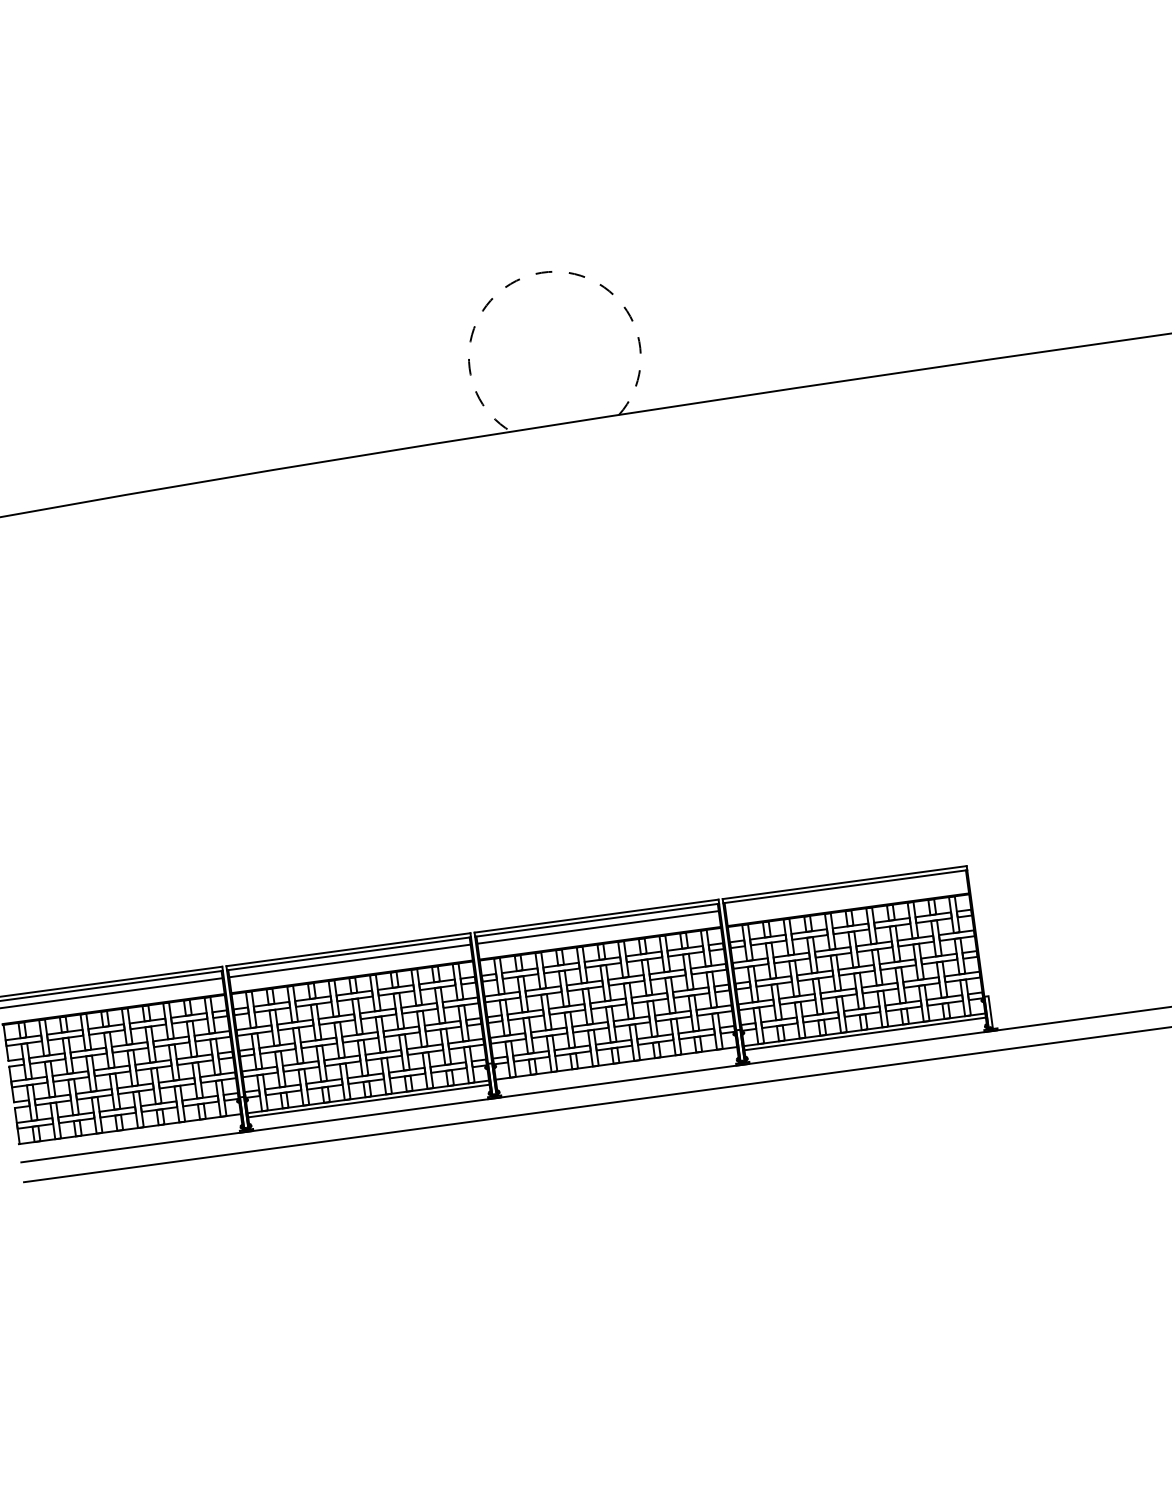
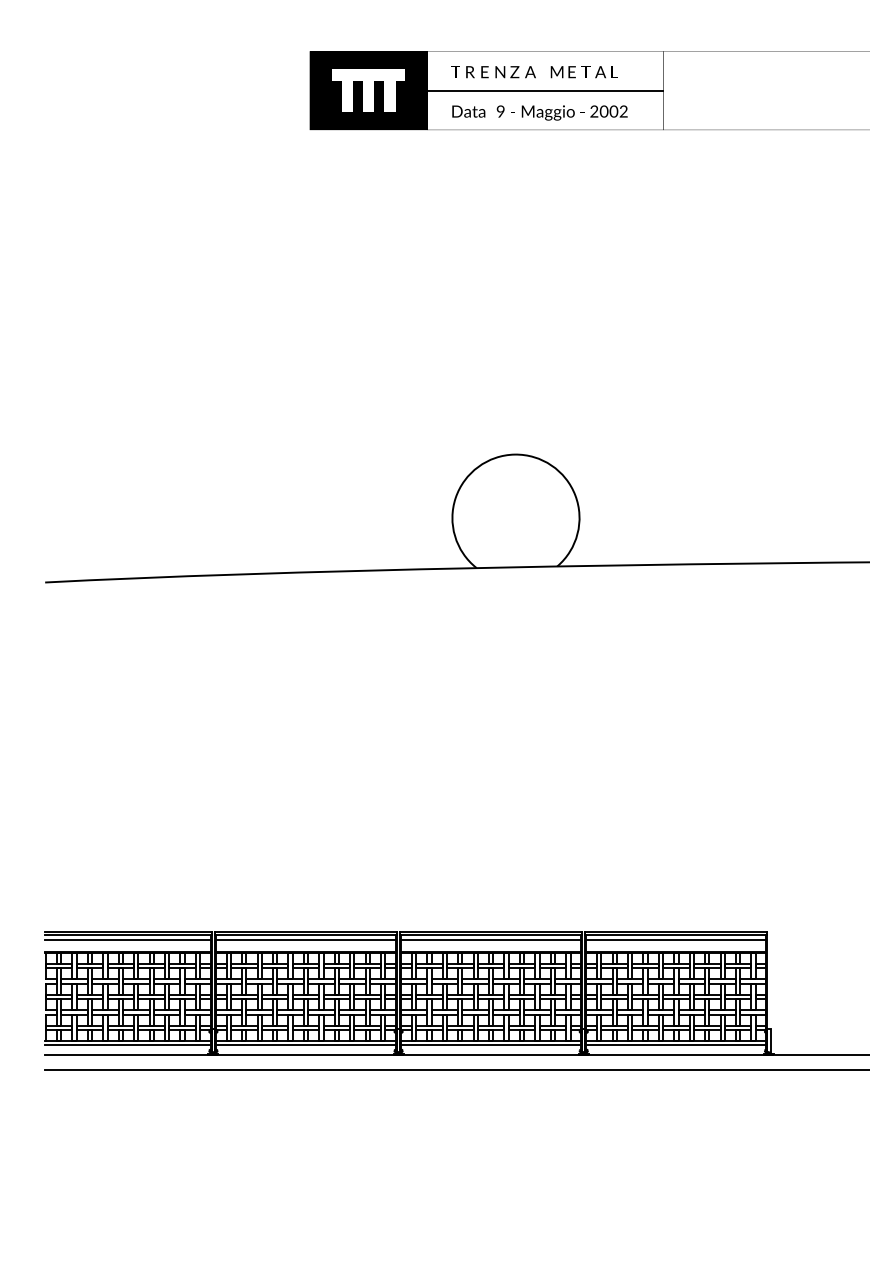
arc: (541, 272) -> (514, 454), dashed -> solid
line: (846, 894) -> (676, 940), added
line: (617, 1067) -> (491, 1044), added
line: (129, 1133) -> (127, 1044), added

